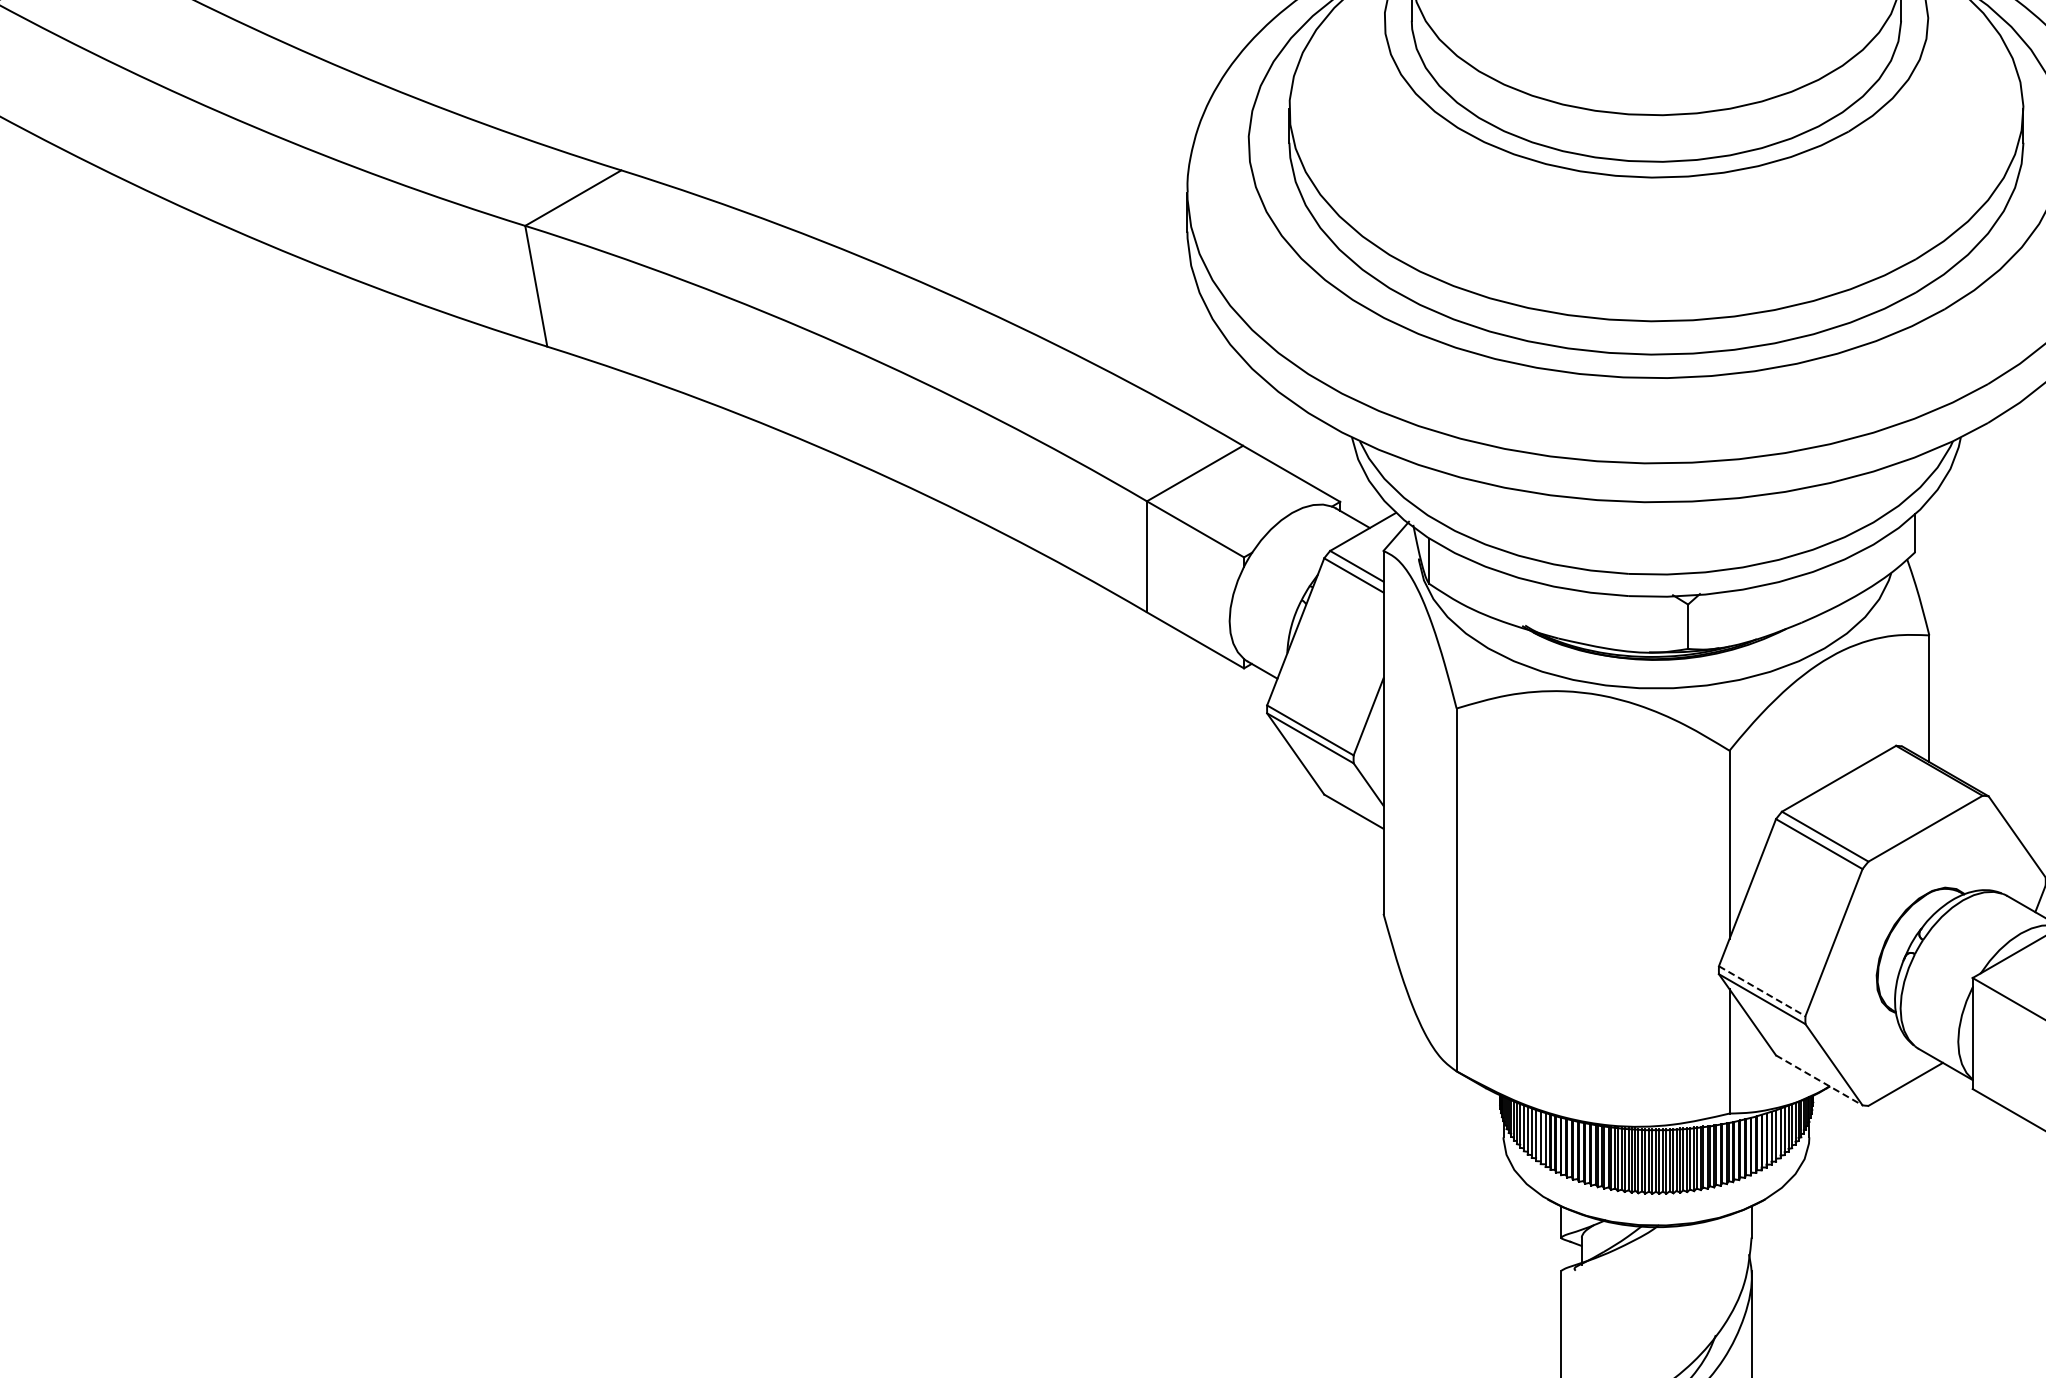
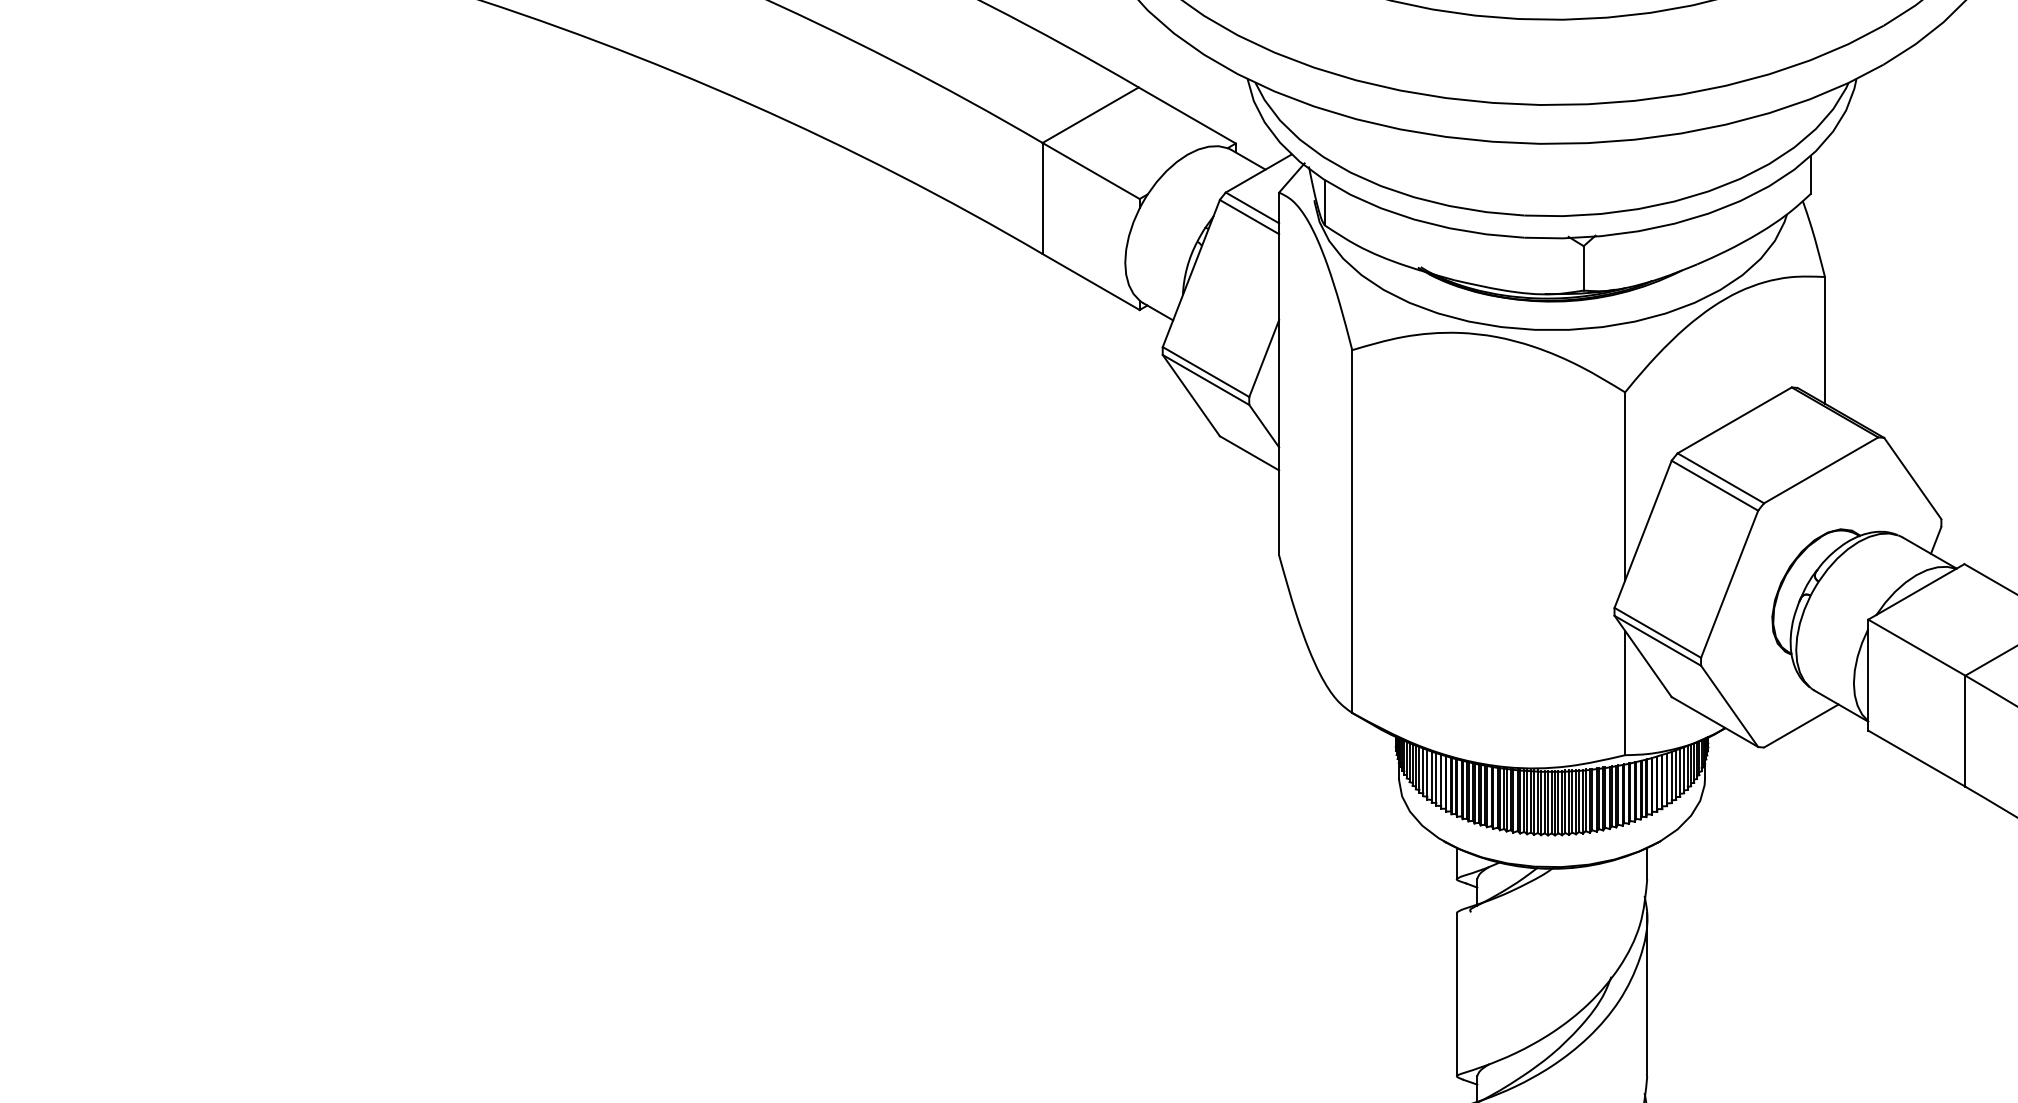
line: (1762, 991) -> (1658, 633), dashed -> solid
line: (1819, 1080) -> (1715, 722), dashed -> solid

